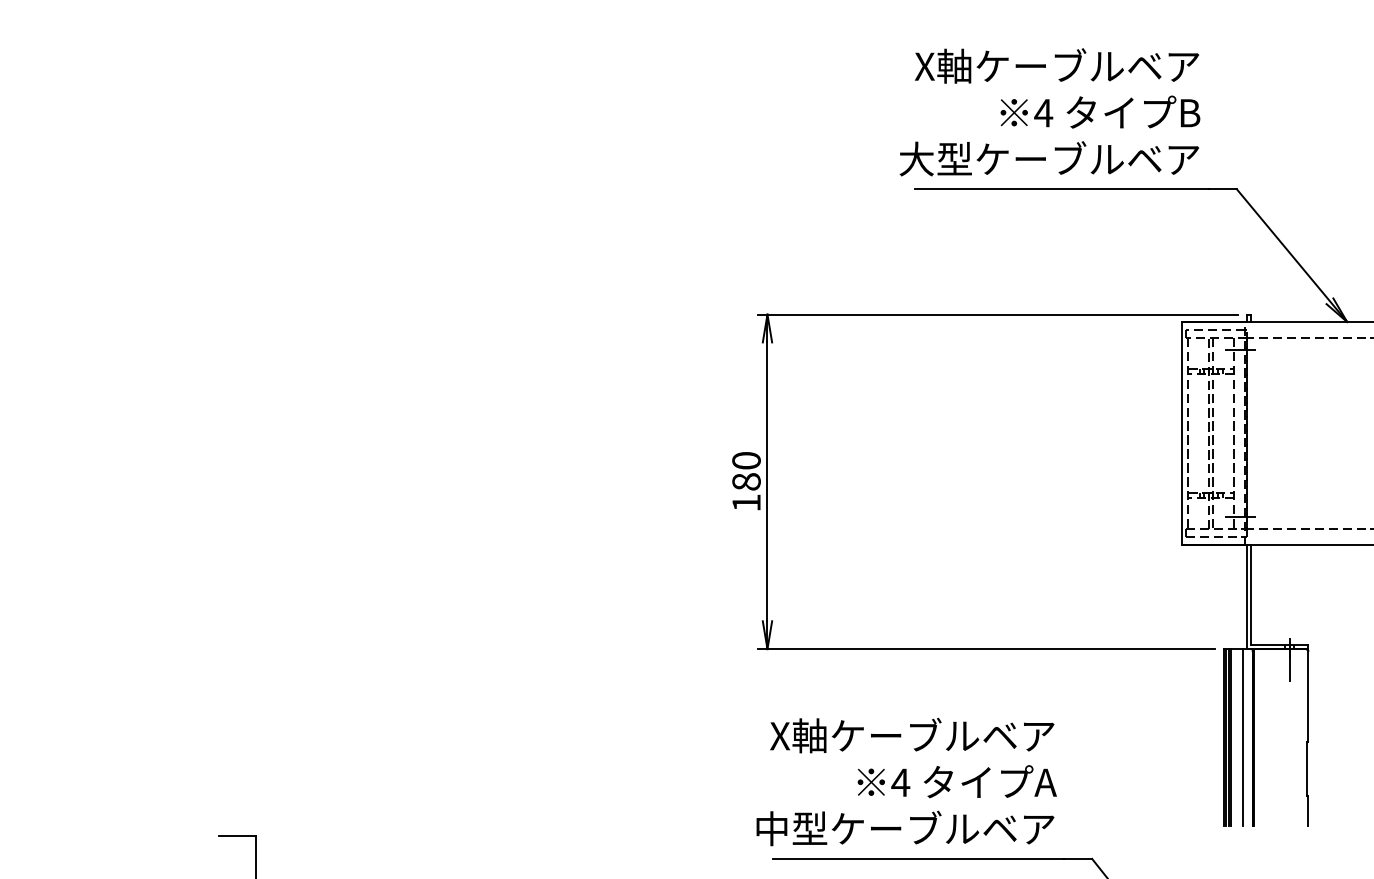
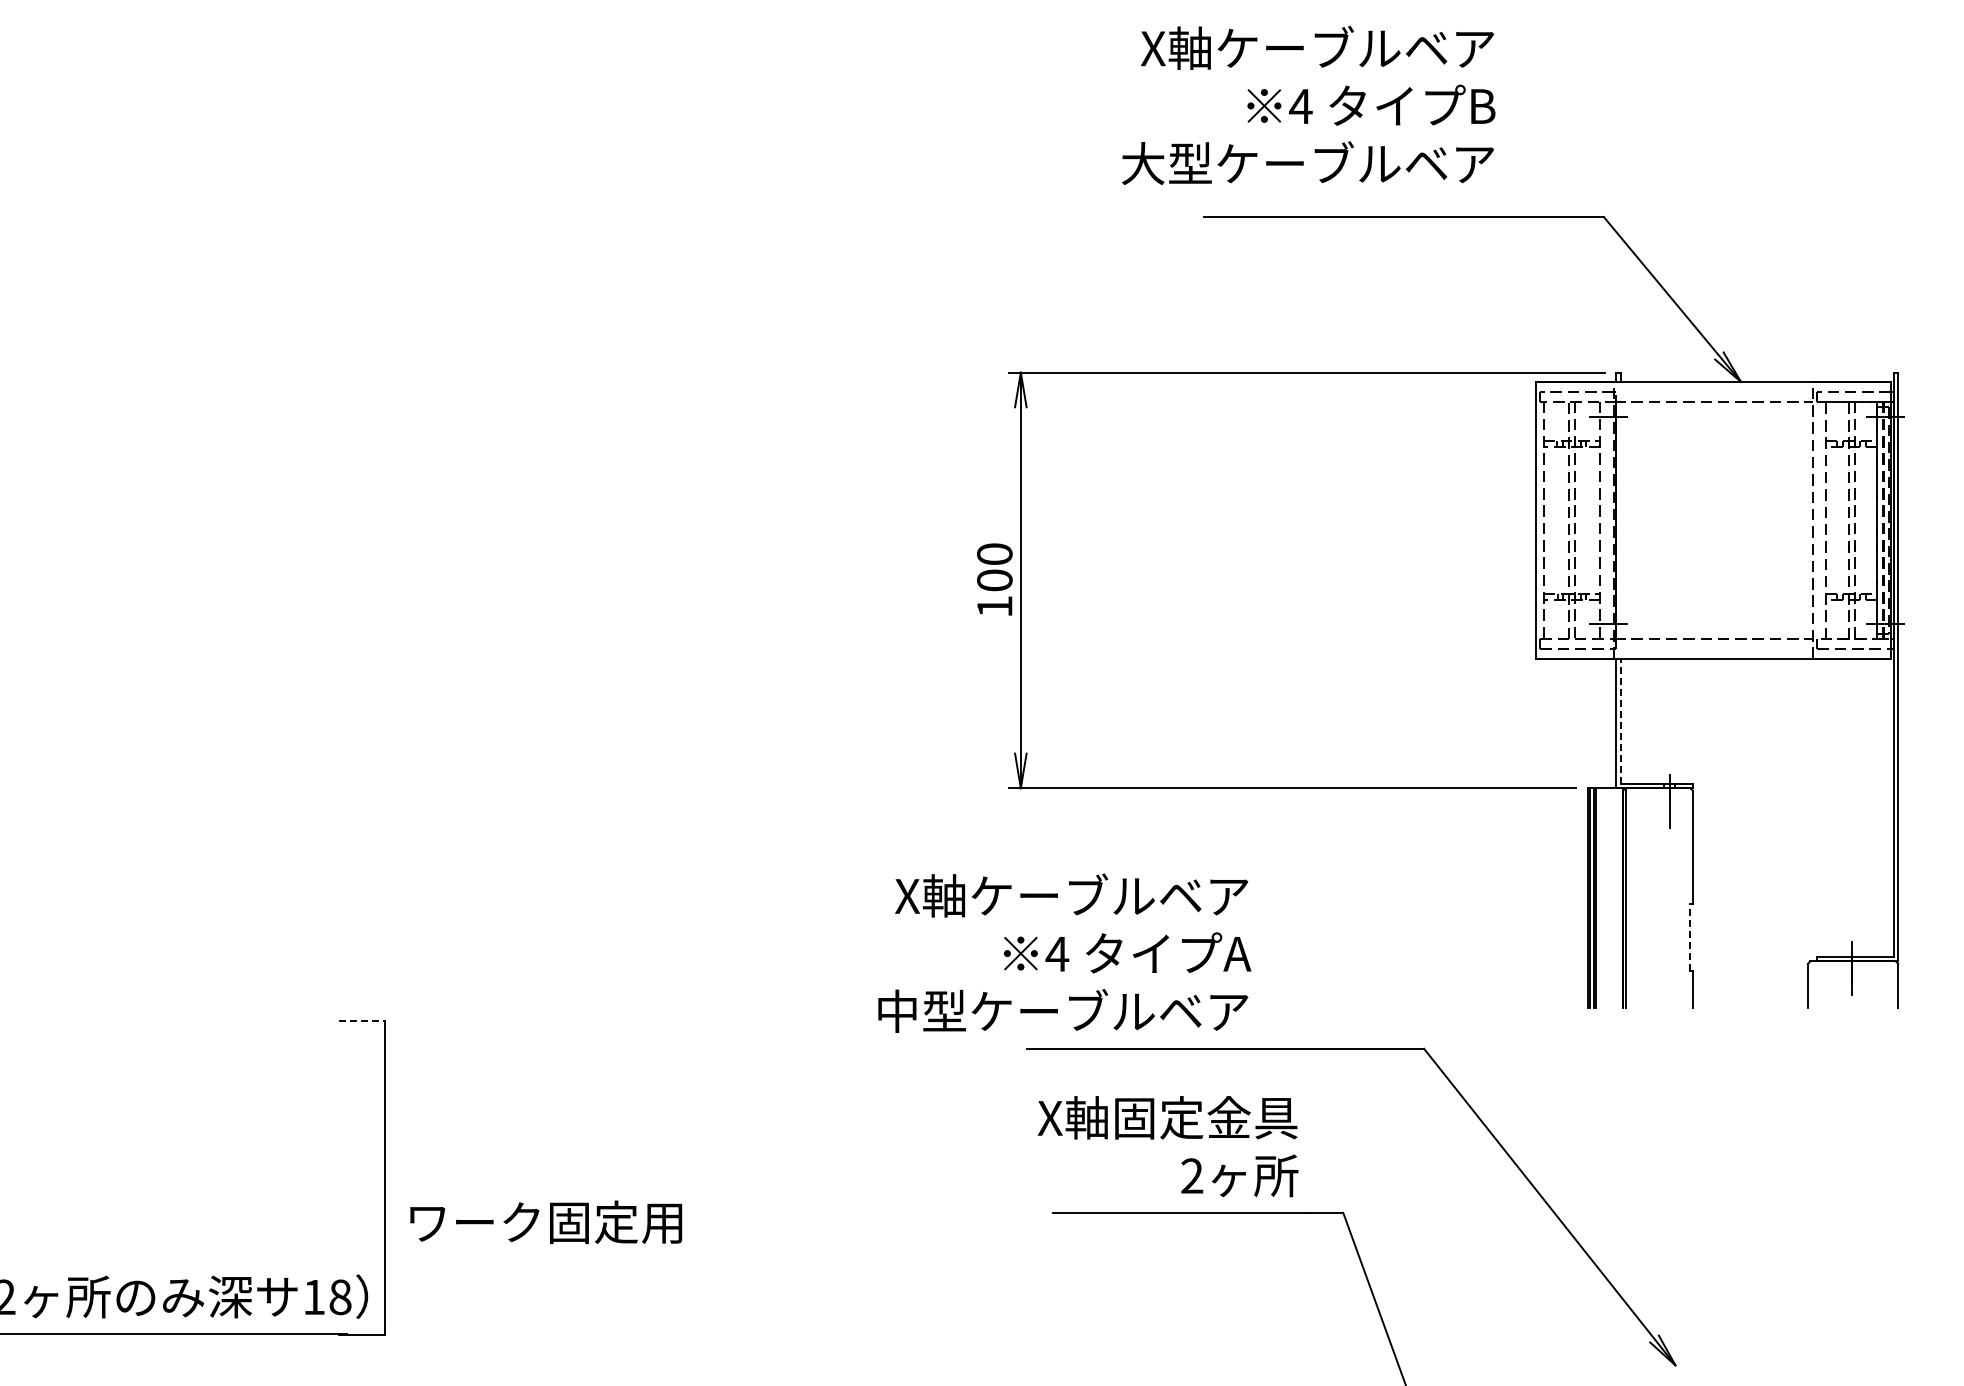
text: (1049, 112) -> (1308, 105), moved
text: (746, 481) -> (994, 580), 180 -> 100
line: (1251, 594) -> (1621, 720), solid -> dashed
line: (1243, 737) -> (1611, 897), removed
line: (1306, 768) -> (1690, 936), solid -> dashed
text: (906, 781) -> (1064, 952), moved
line: (237, 836) -> (362, 1020), solid -> dashed

